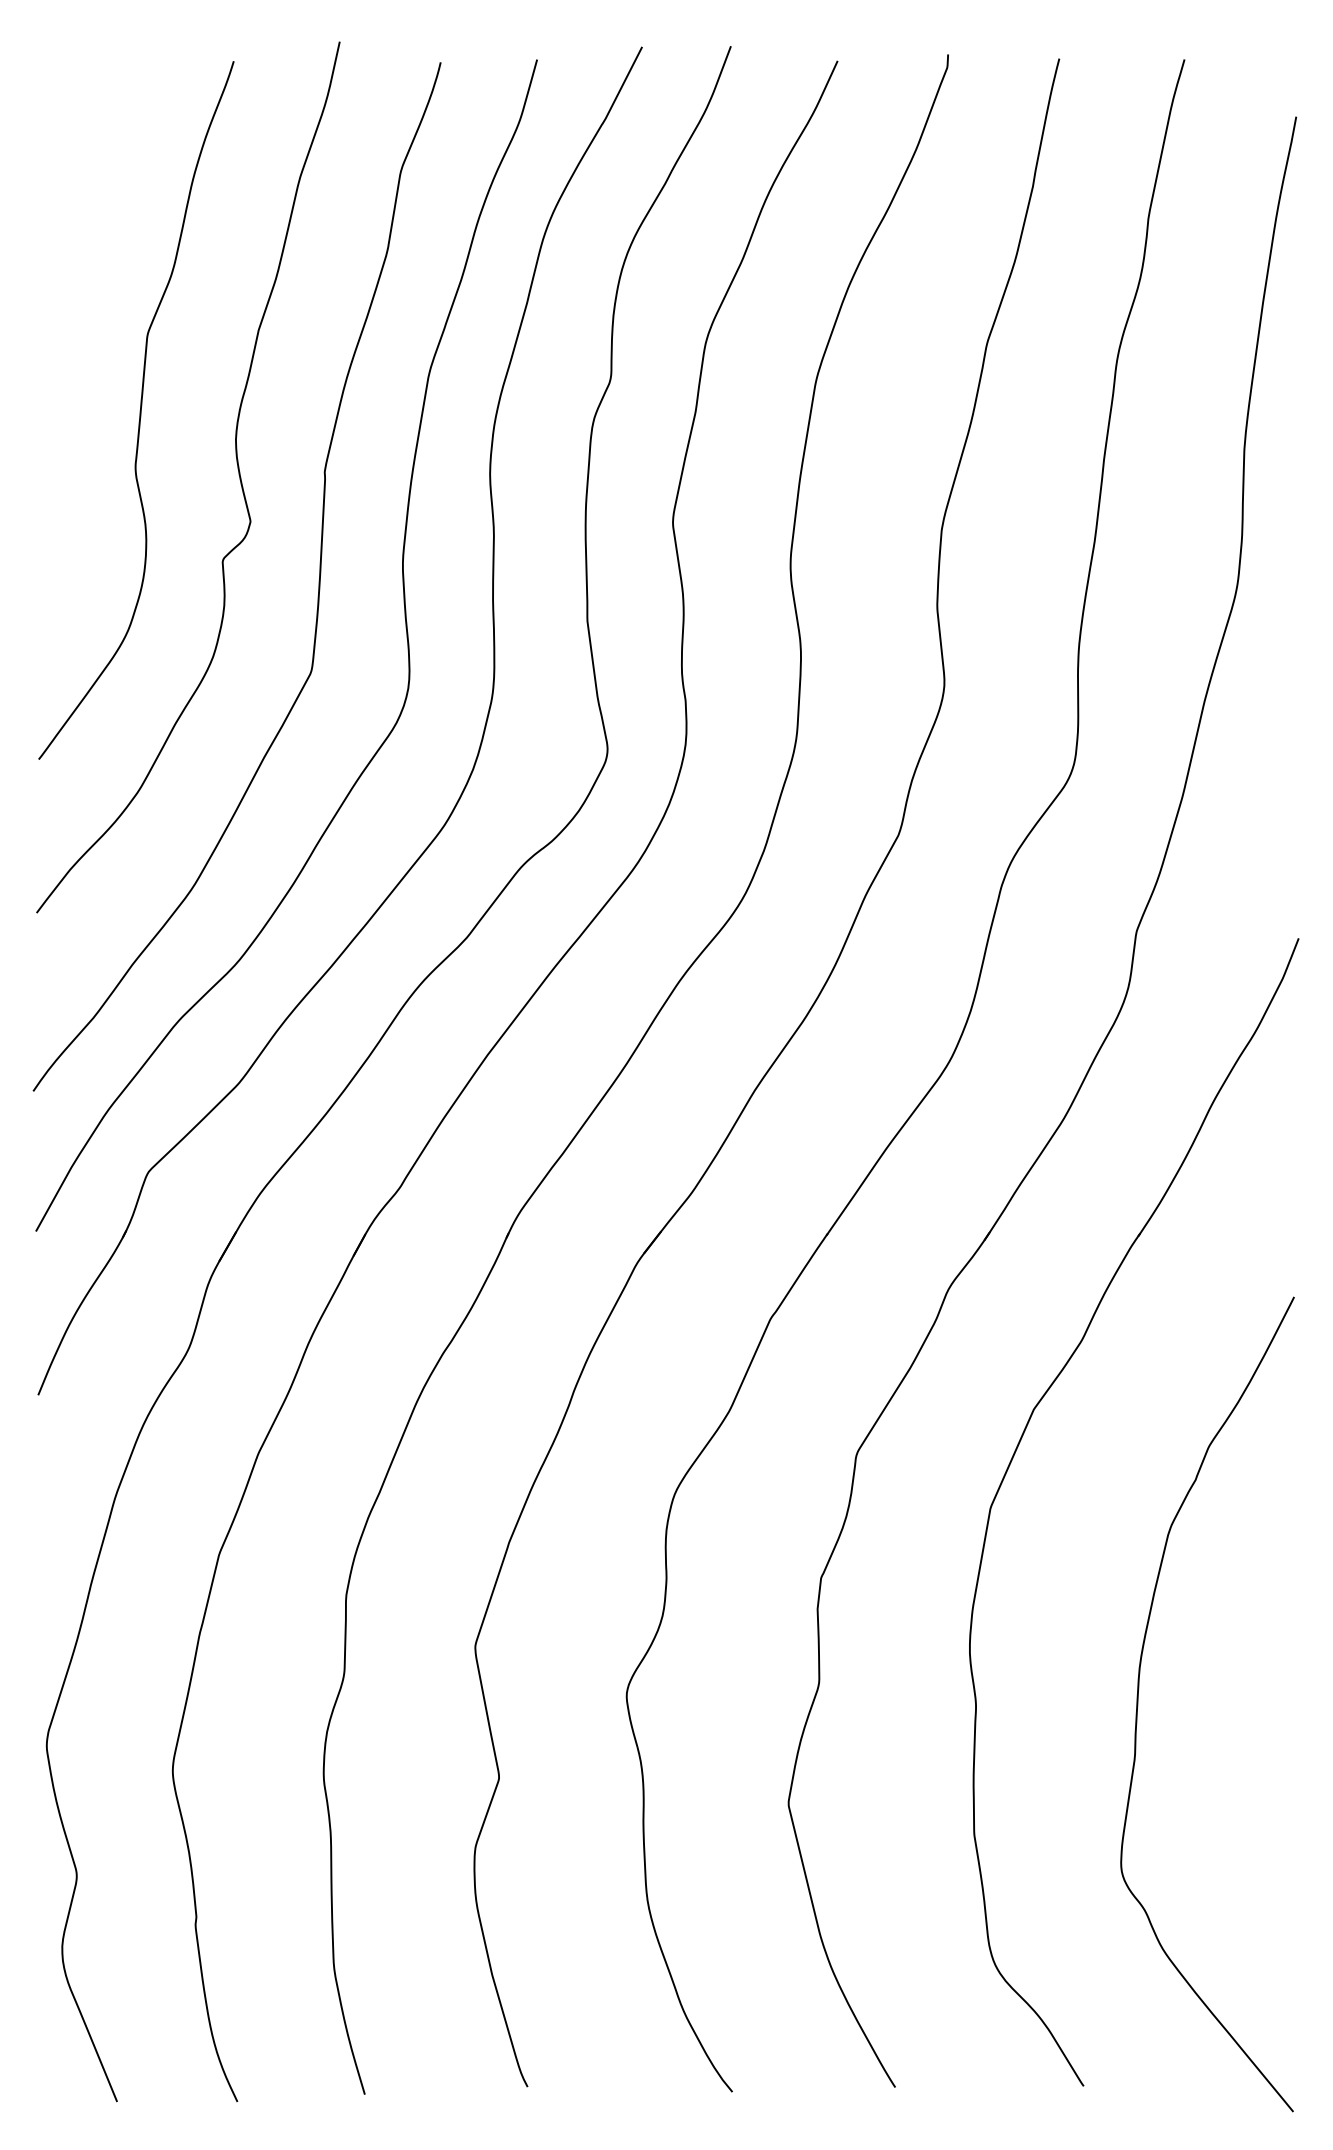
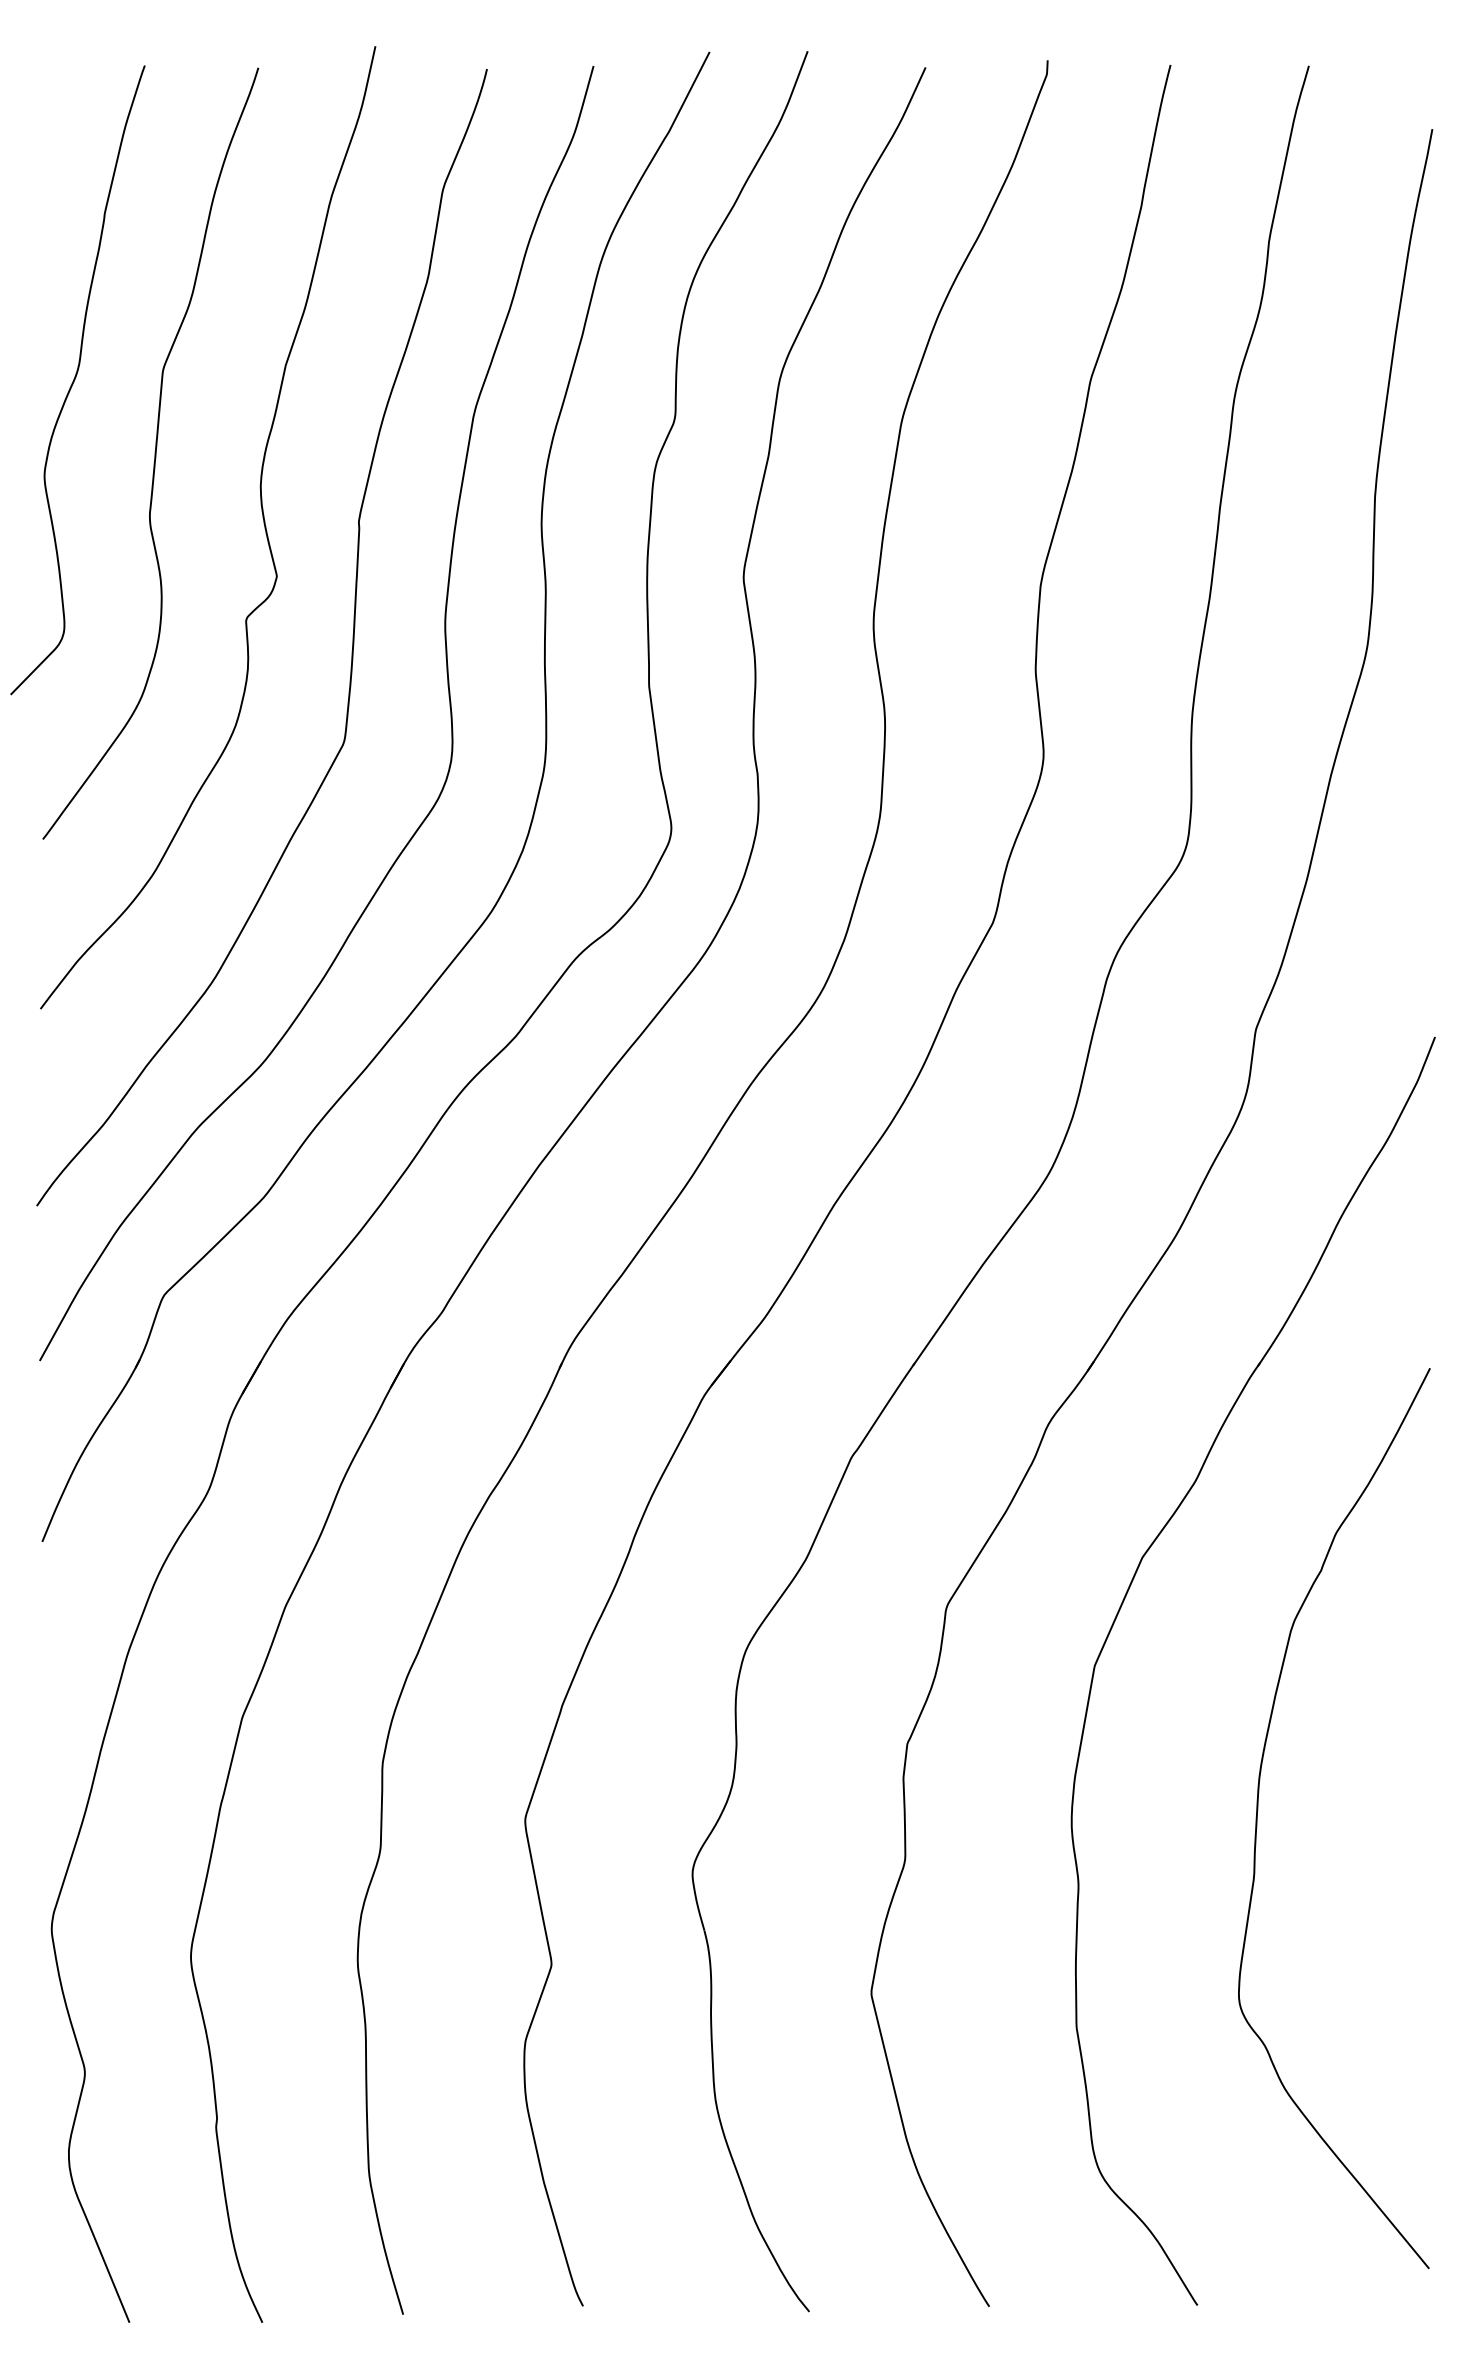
curve: (68, 343) -> (75, 379), added
curve: (1138, 1697) -> (1258, 1810), moved

